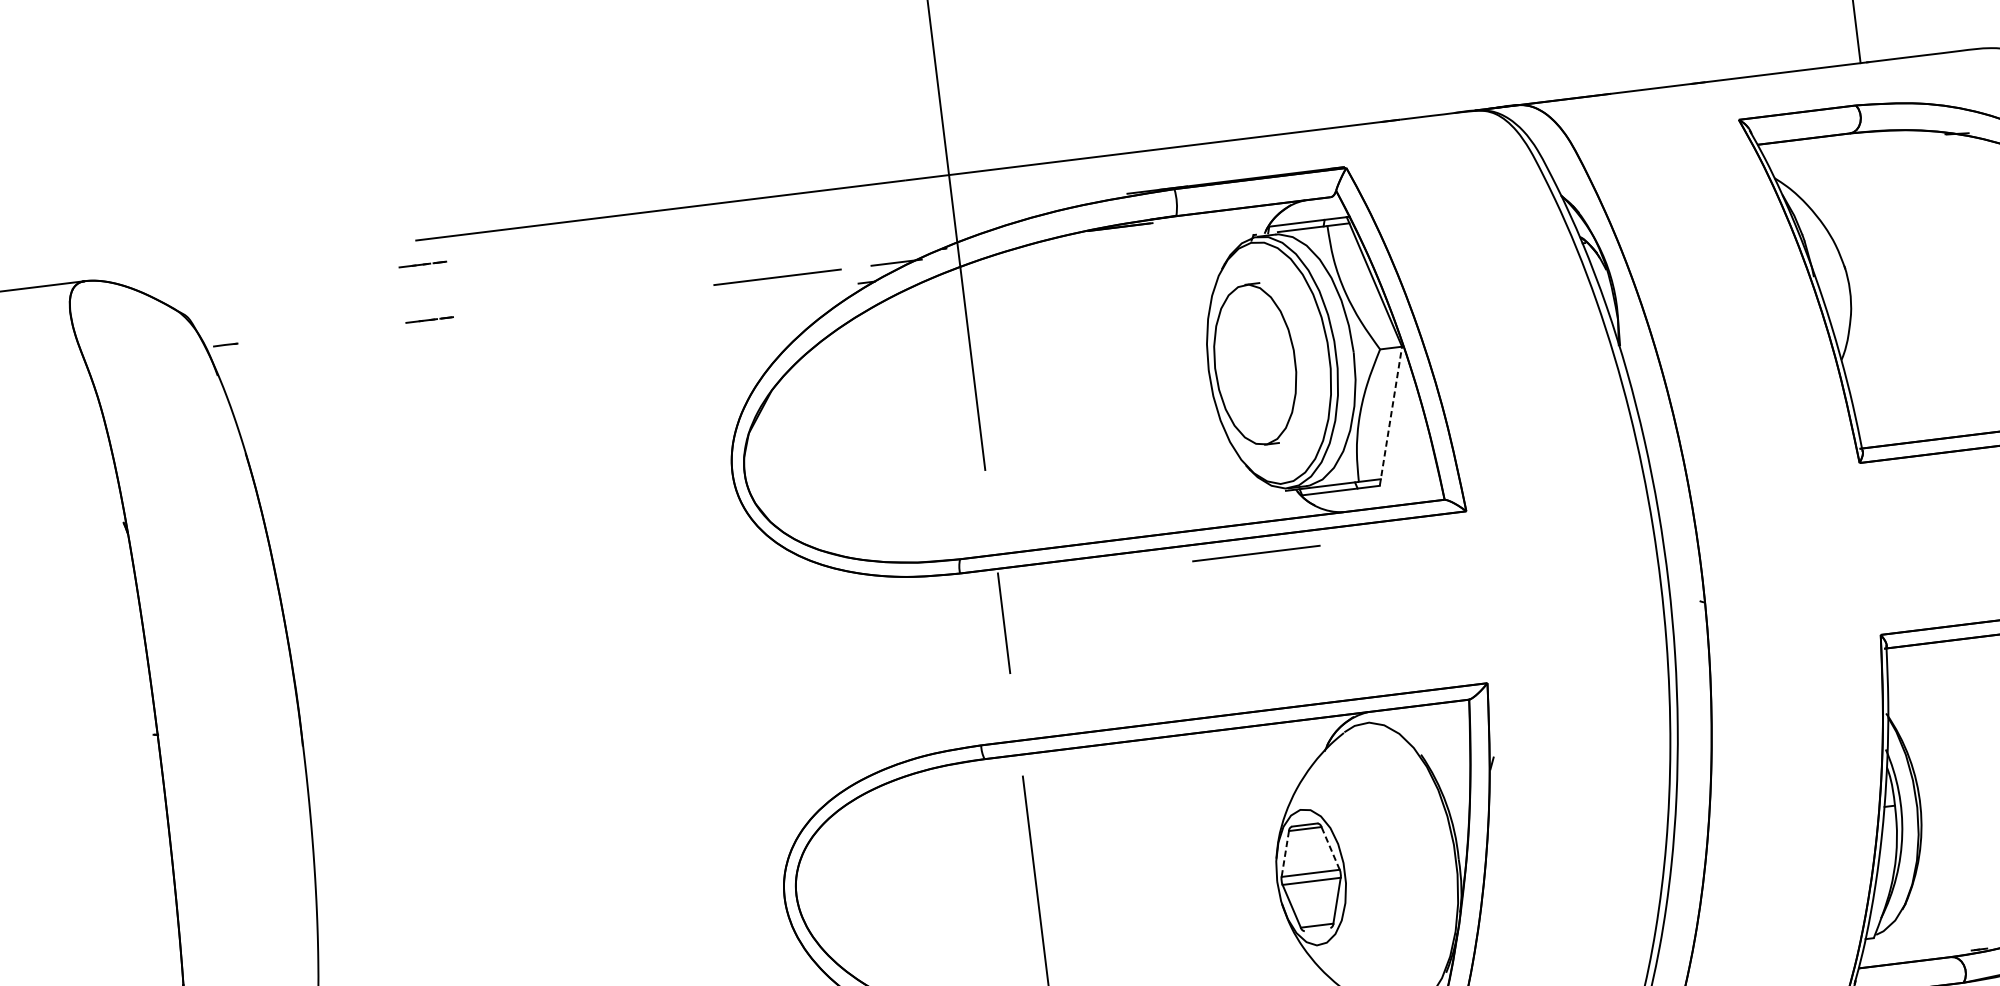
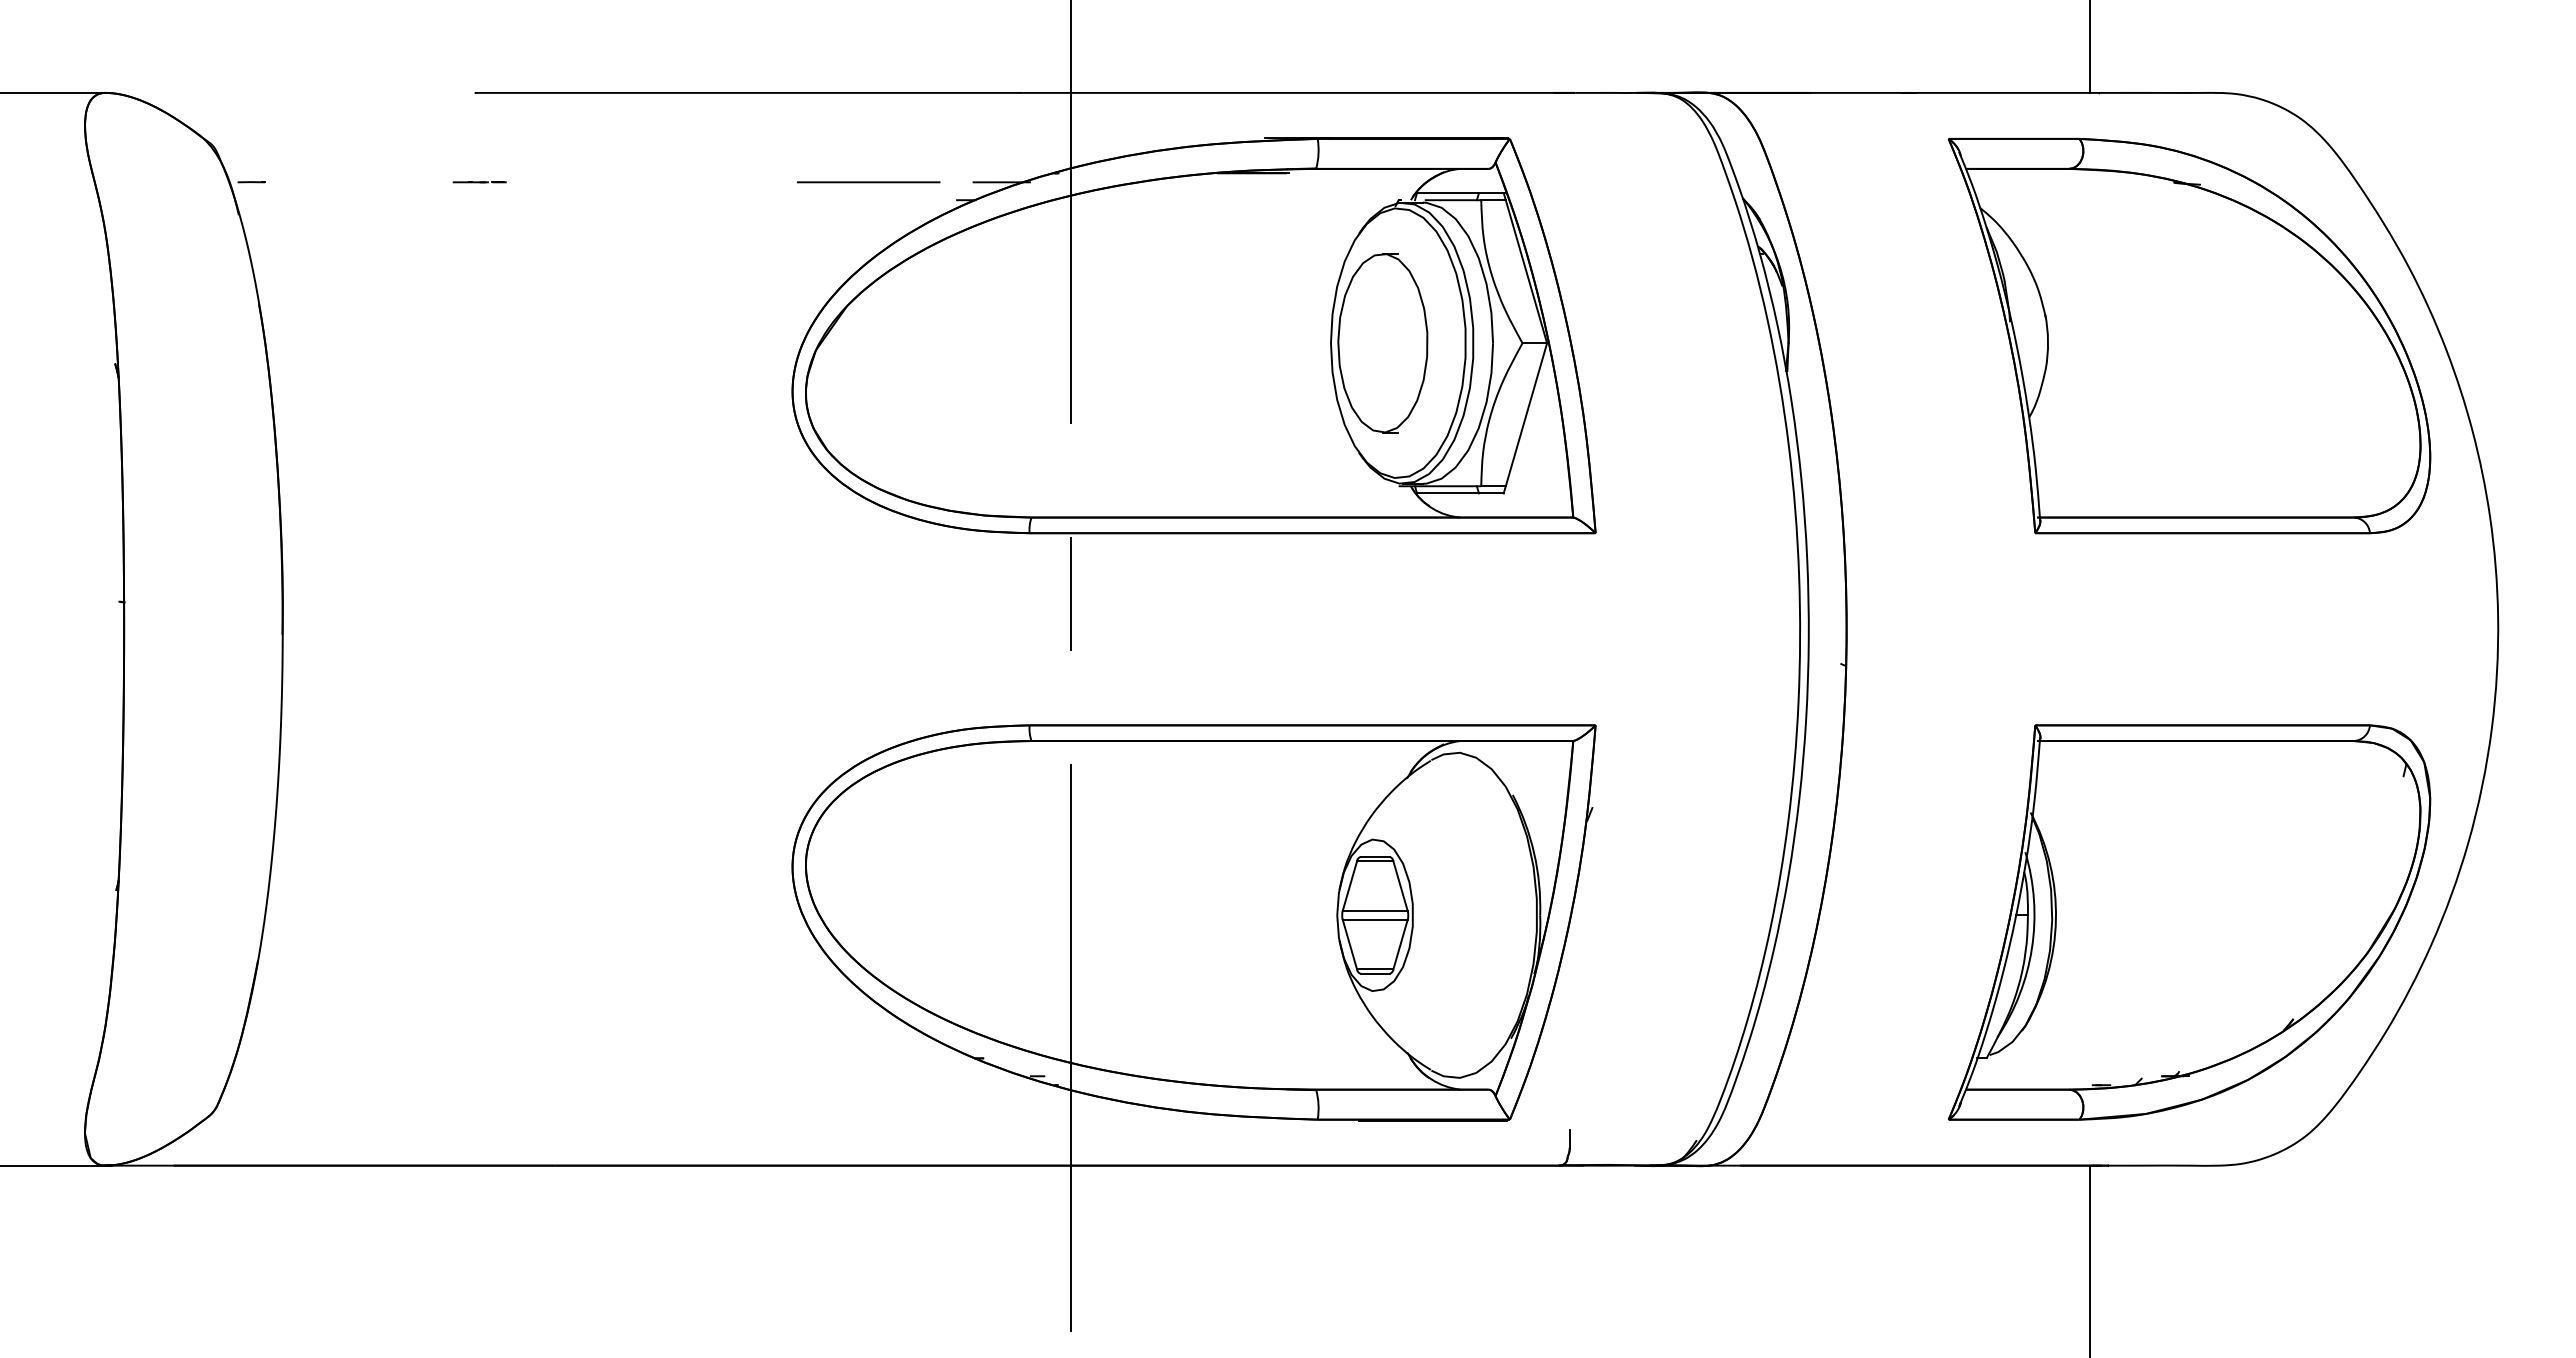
line: (422, 264) -> (479, 120), removed
line: (1390, 415) -> (1525, 417), dashed -> solid
line: (1256, 553) -> (1358, 551), removed
line: (1330, 848) -> (1400, 886), dashed -> solid
line: (1285, 854) -> (1349, 886), dashed -> solid
line: (1316, 929) -> (1374, 973), added

